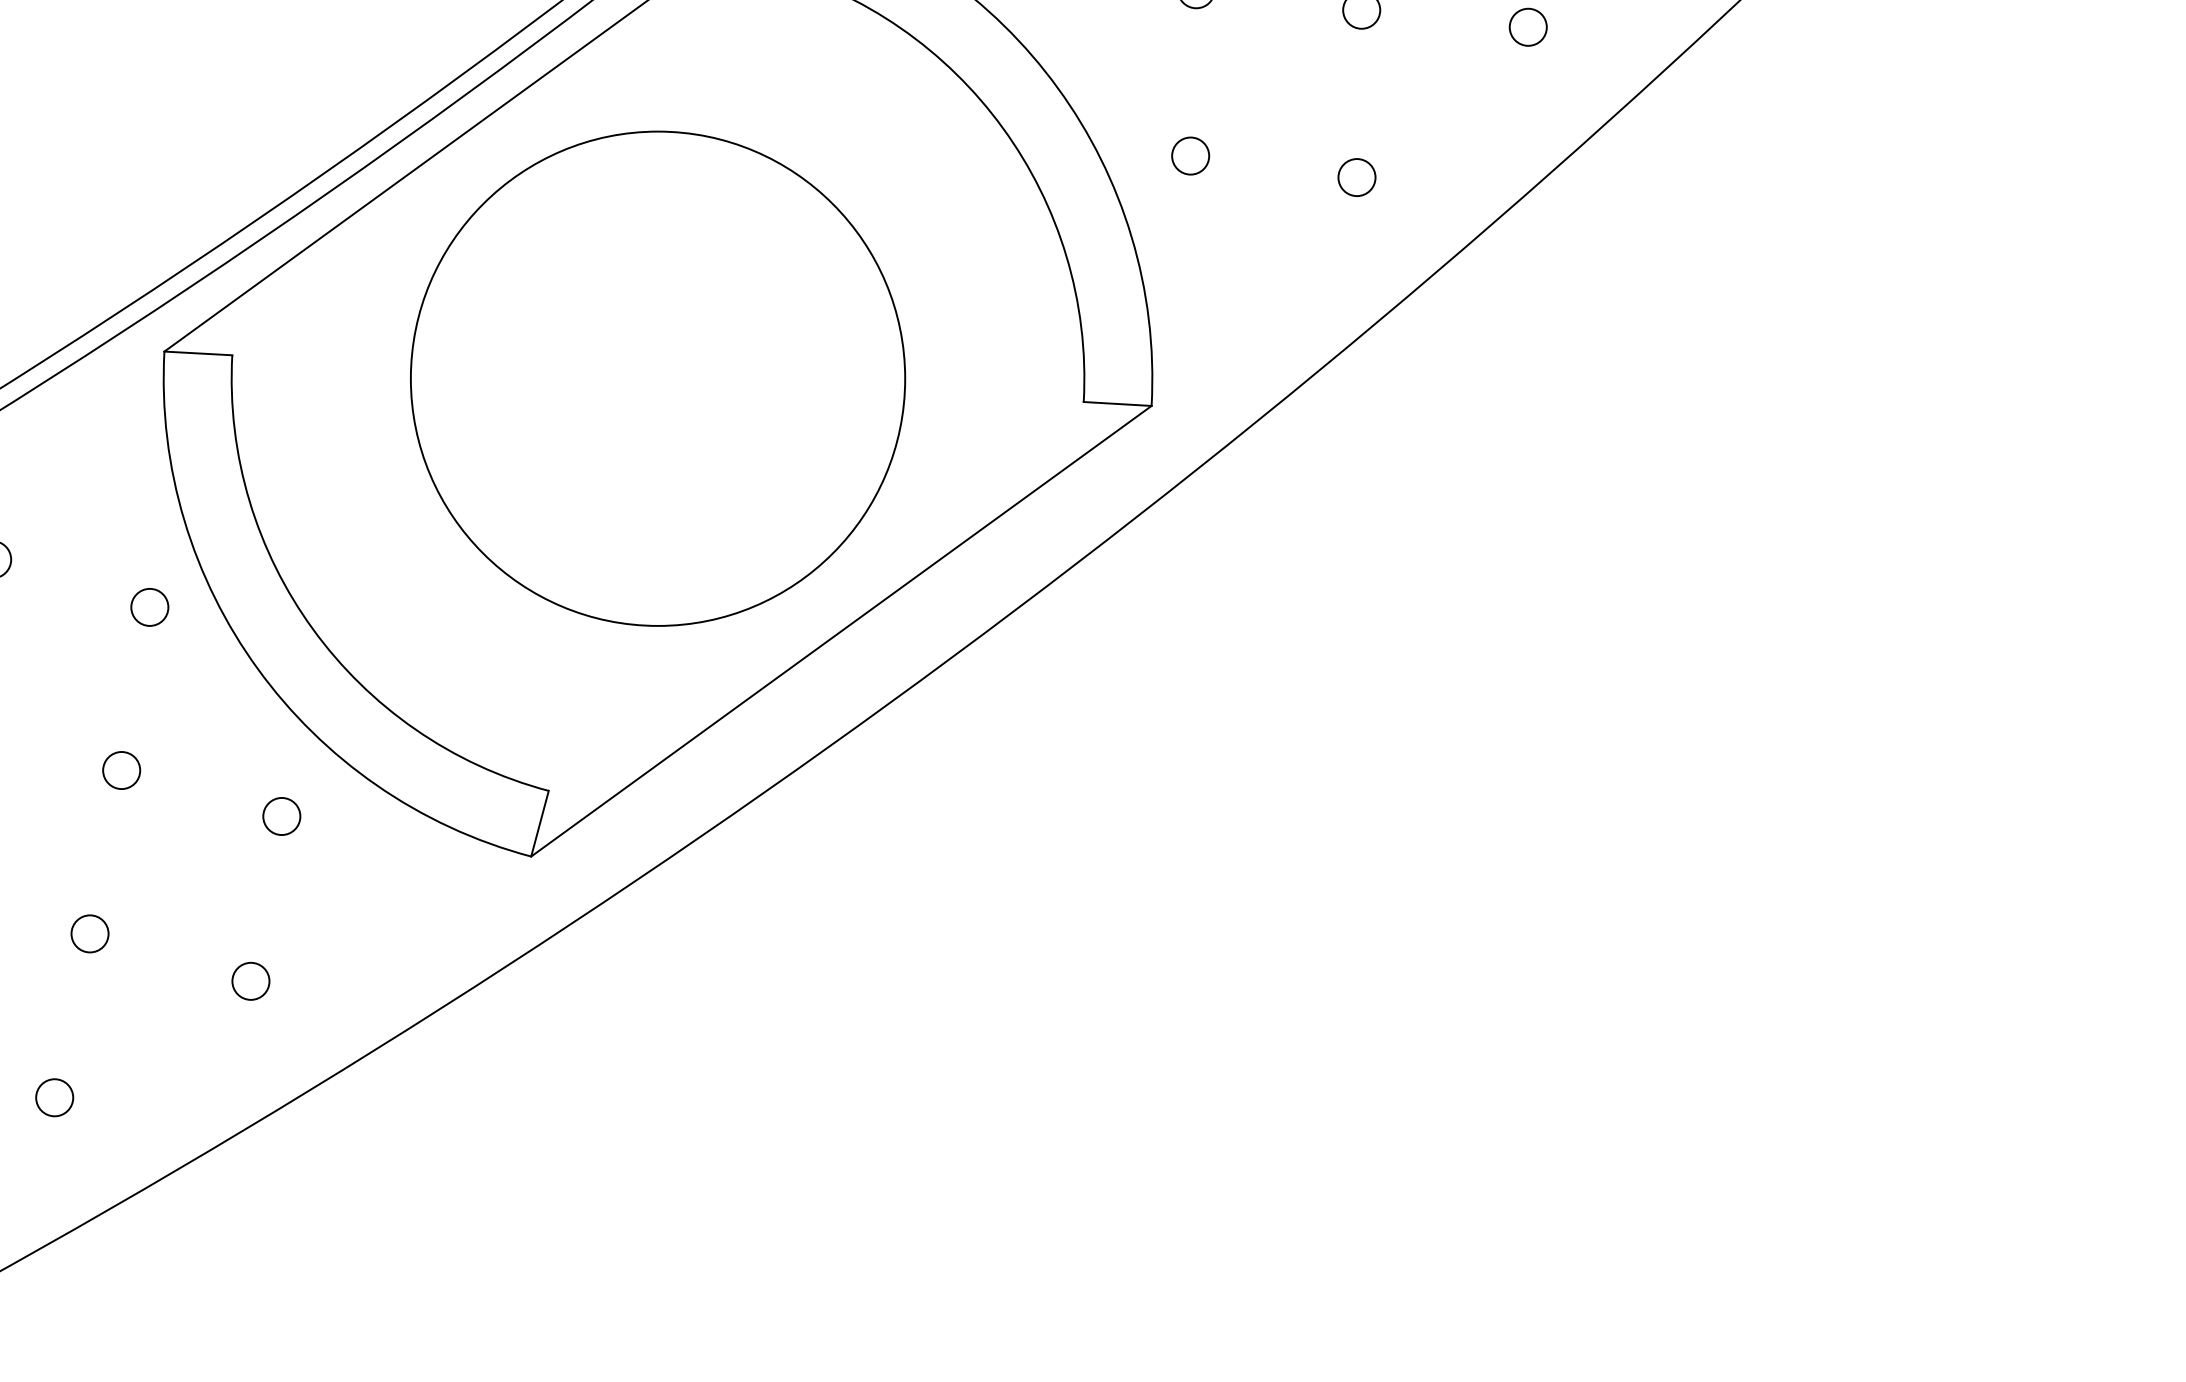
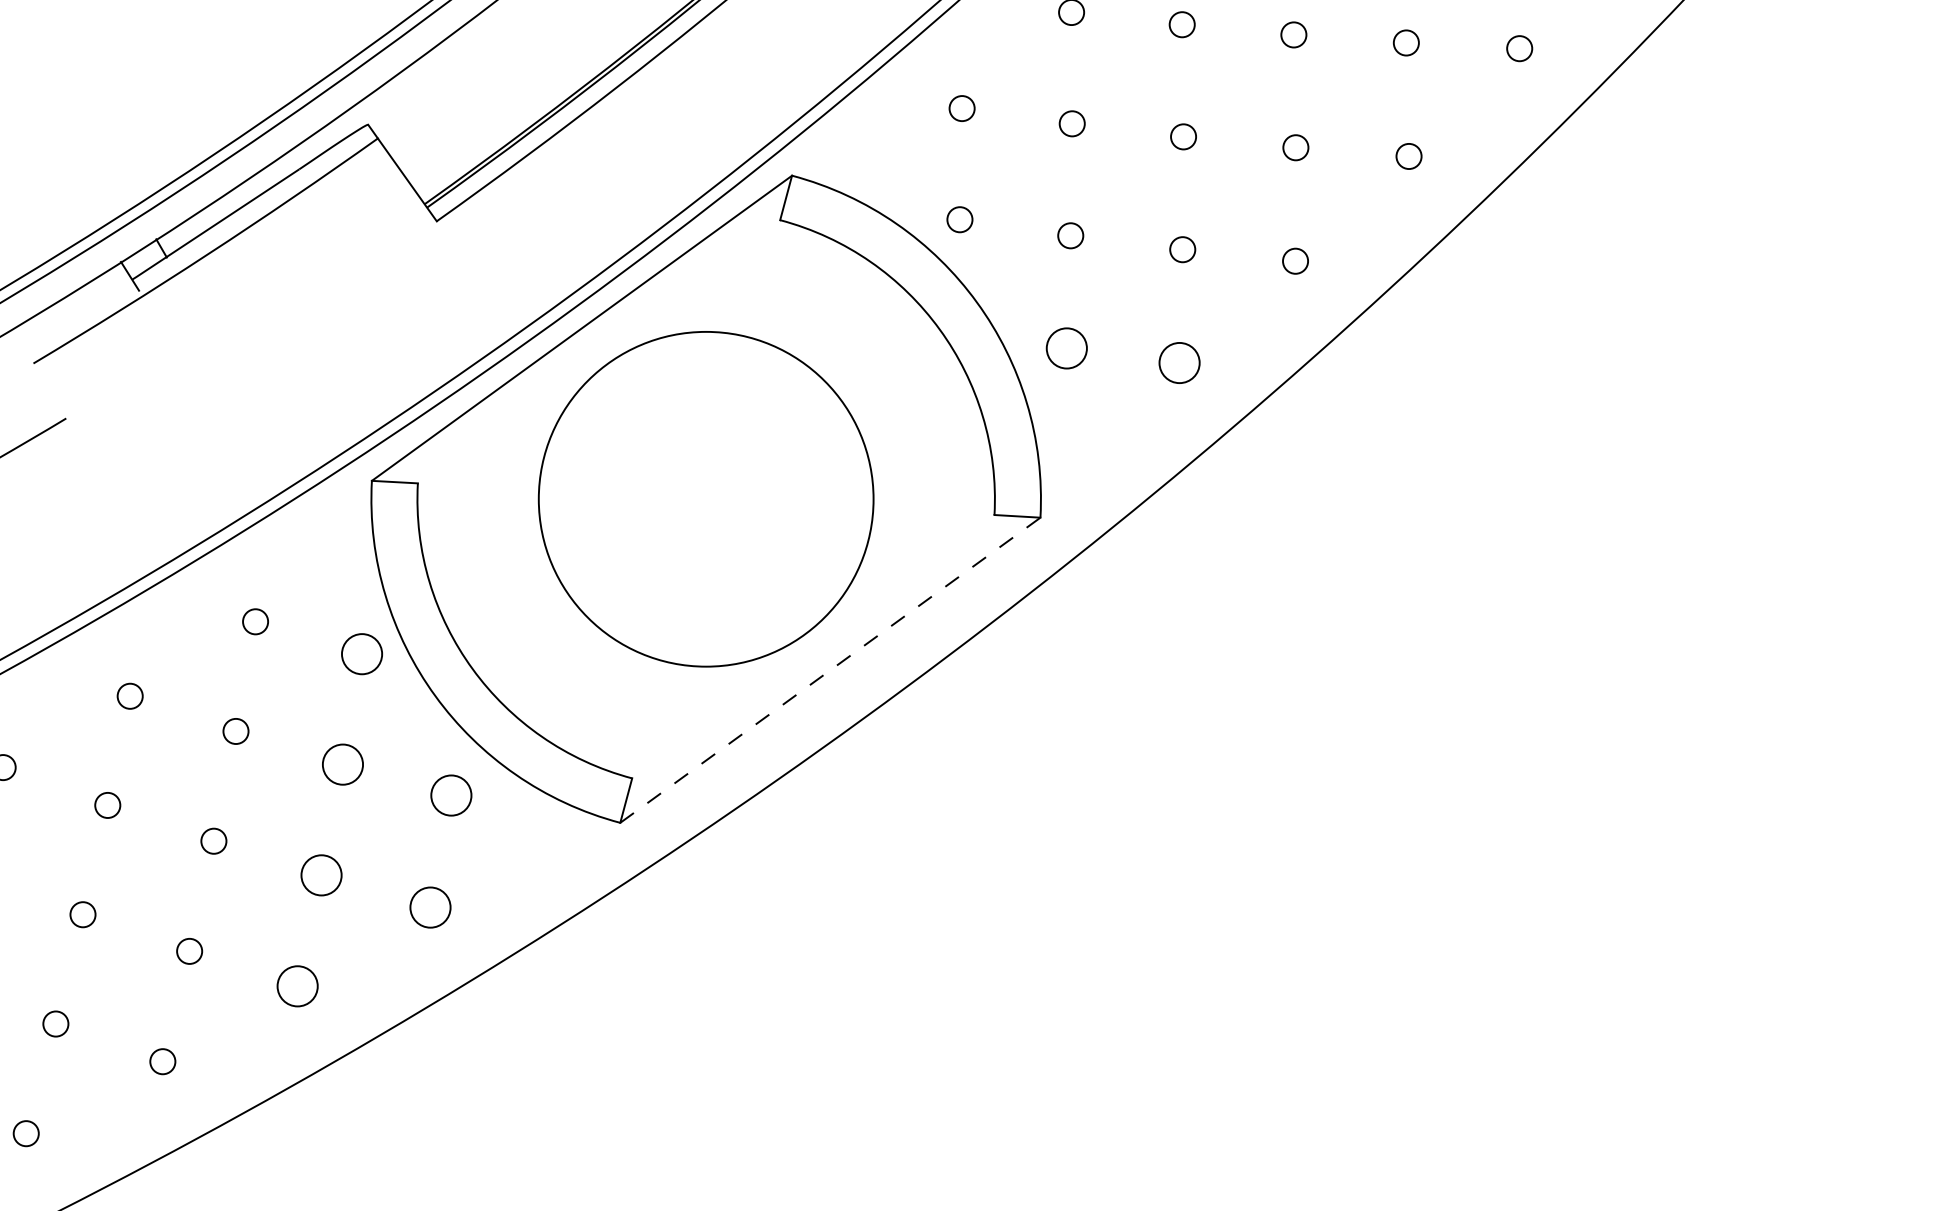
circle: (1190, 156) -> (1066, 348), size x1.6
circle: (1356, 176) -> (1179, 362), size x1.6
circle: (149, 606) -> (361, 653), size x1.6
line: (841, 631) -> (830, 670), solid -> dashed
circle: (120, 770) -> (342, 764), size x1.6
circle: (281, 816) -> (451, 795), size x1.6
circle: (89, 932) -> (321, 874), size x1.6
circle: (250, 980) -> (430, 906), size x1.6
circle: (54, 1096) -> (297, 985), size x1.6

